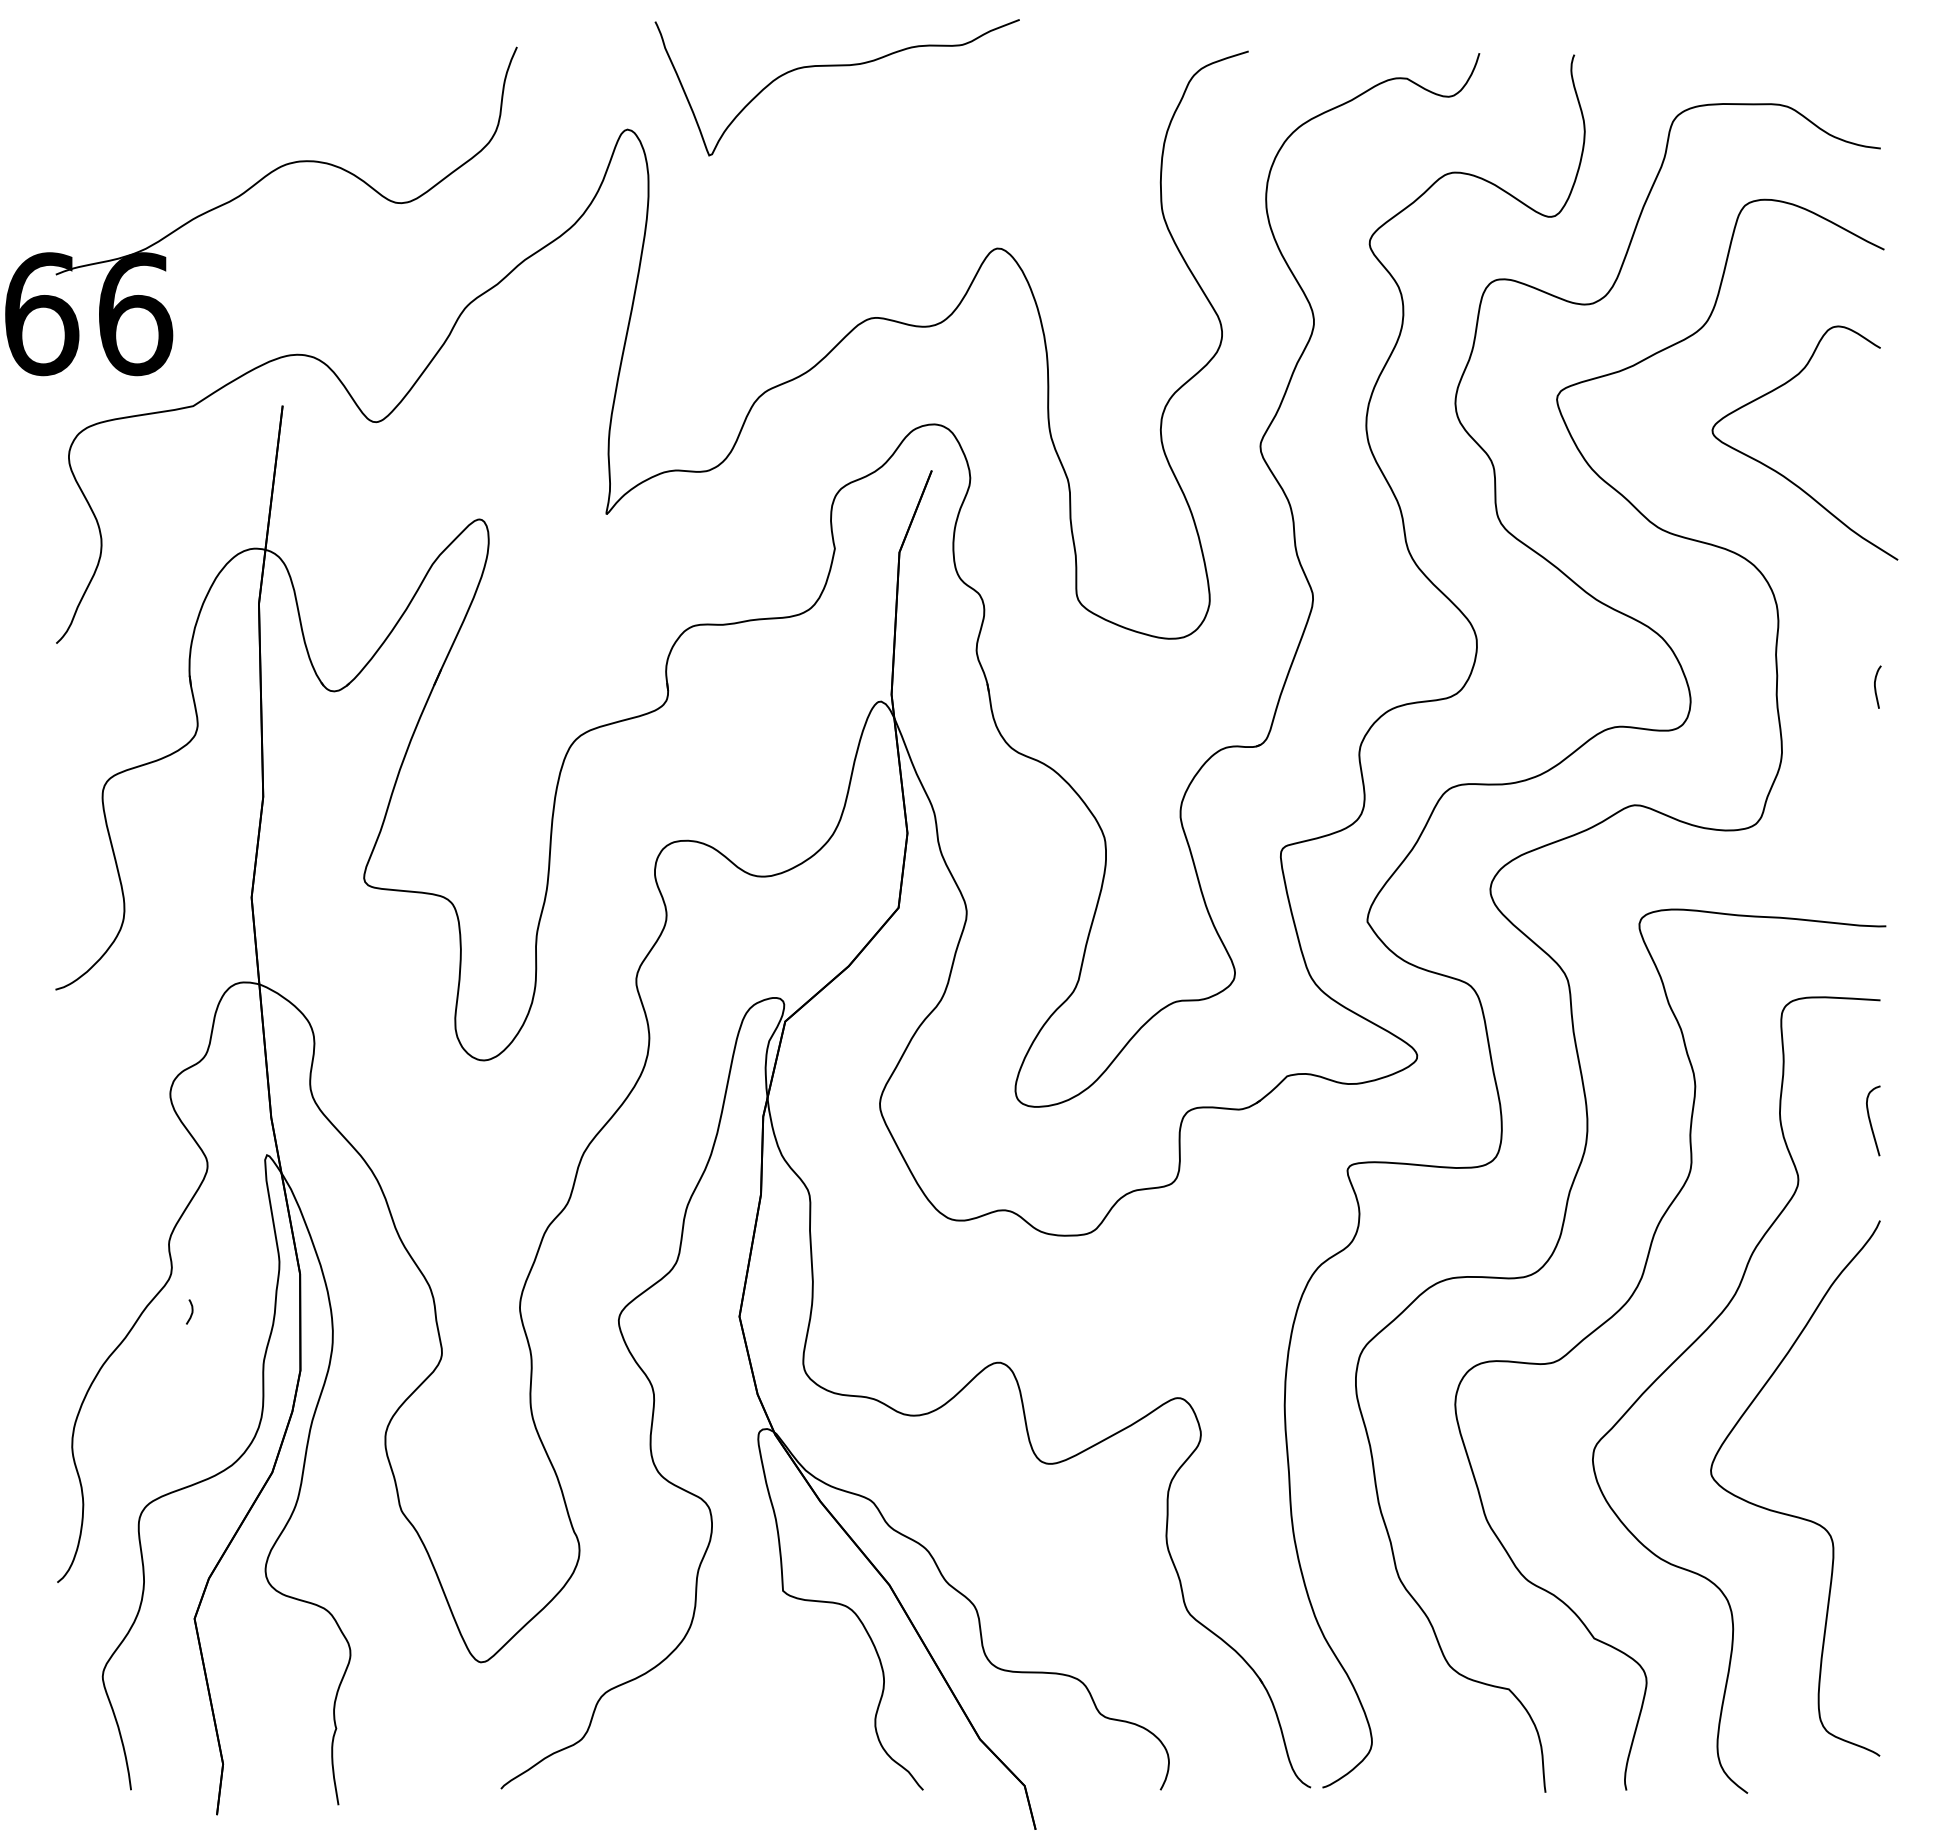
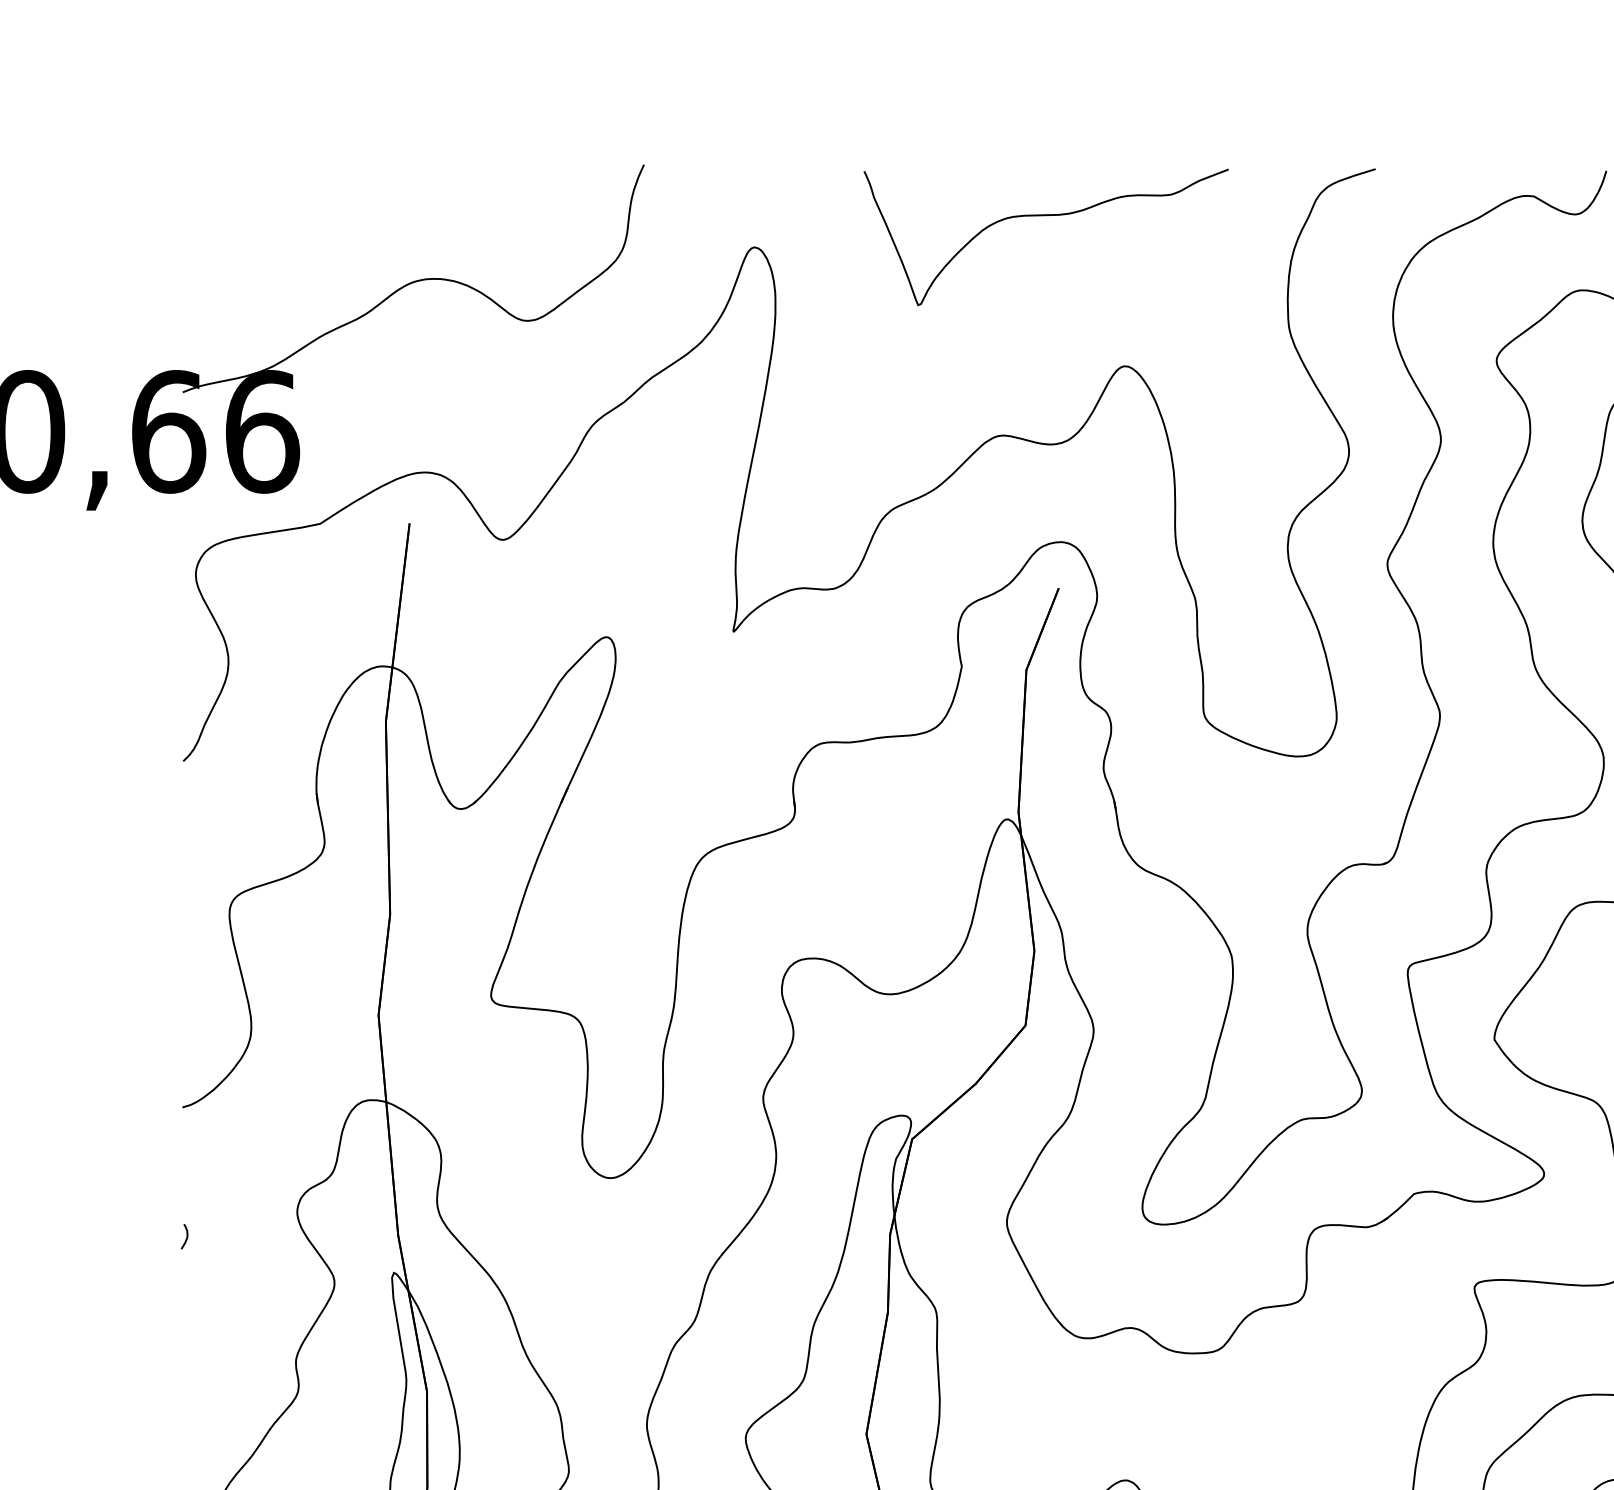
curve: (836, 66) -> (1045, 216), moved
curve: (191, 1311) -> (186, 1236), moved

